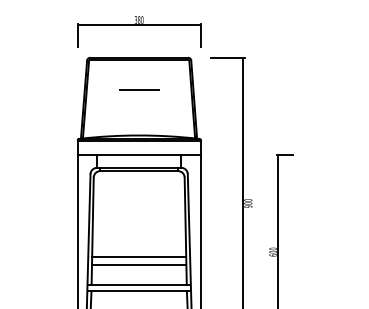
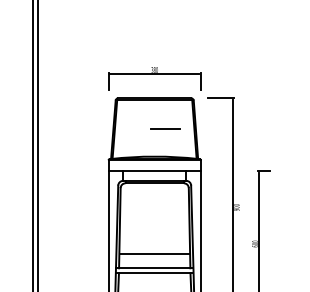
line: (138, 89) -> (165, 128), moved
line: (138, 256) -> (154, 247), removed

